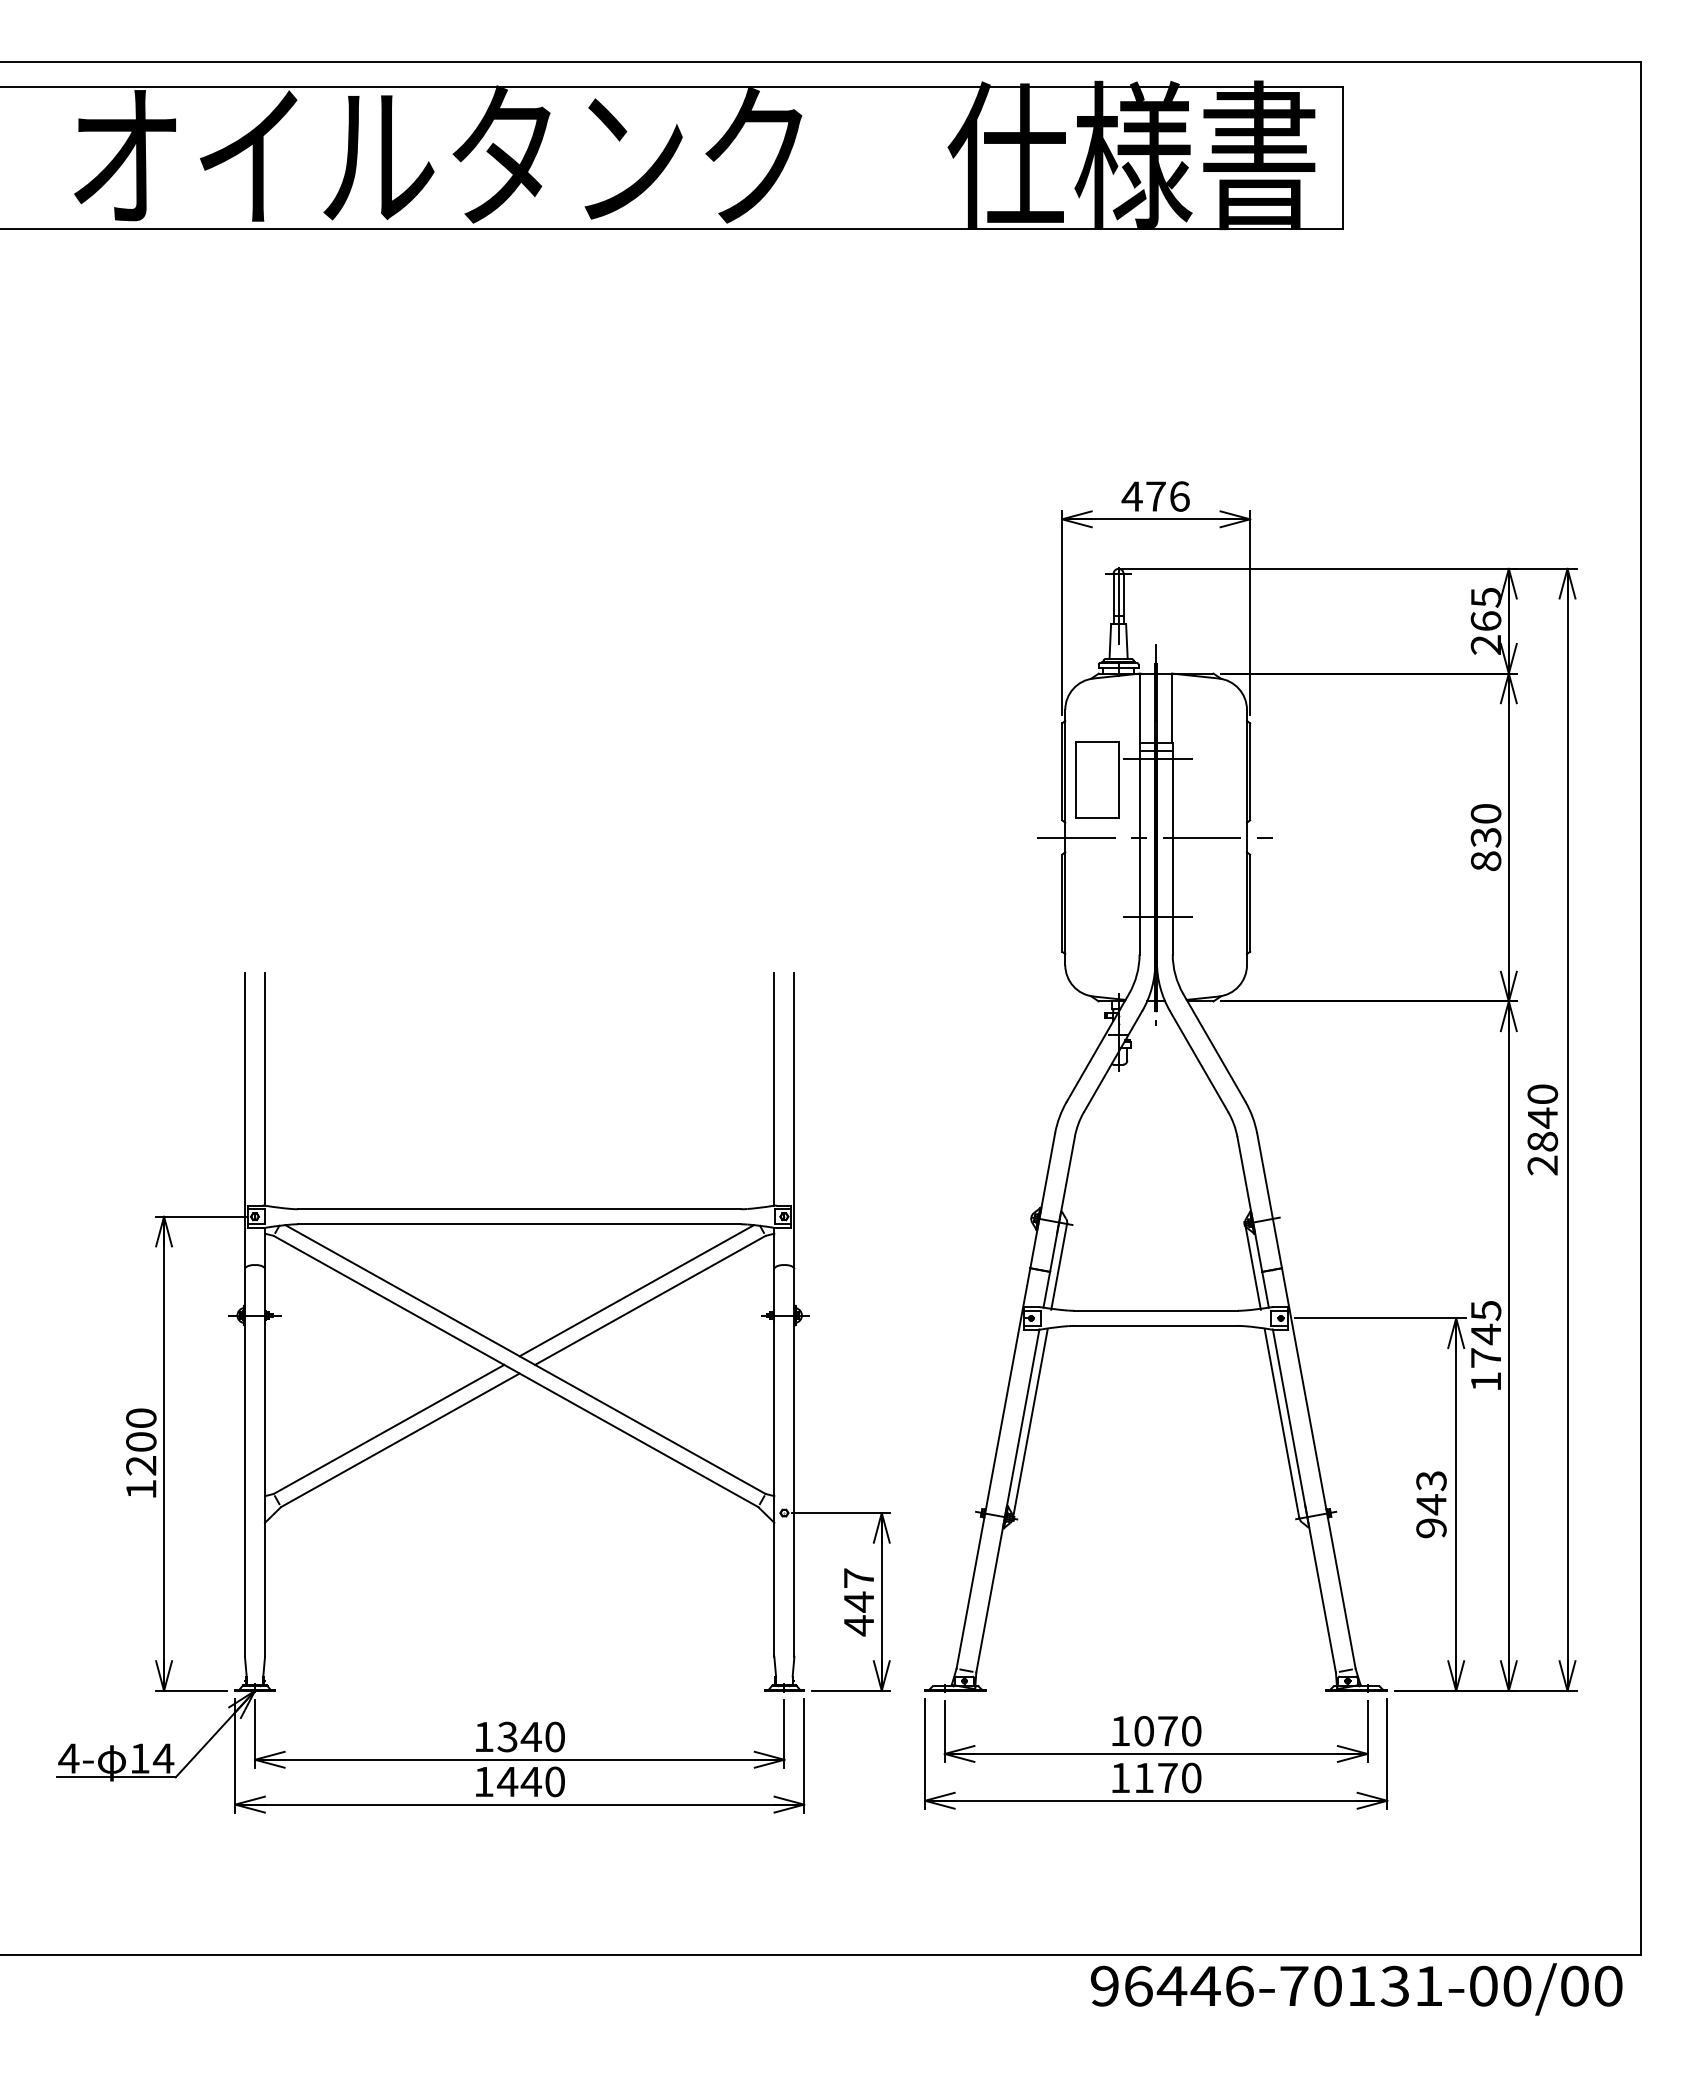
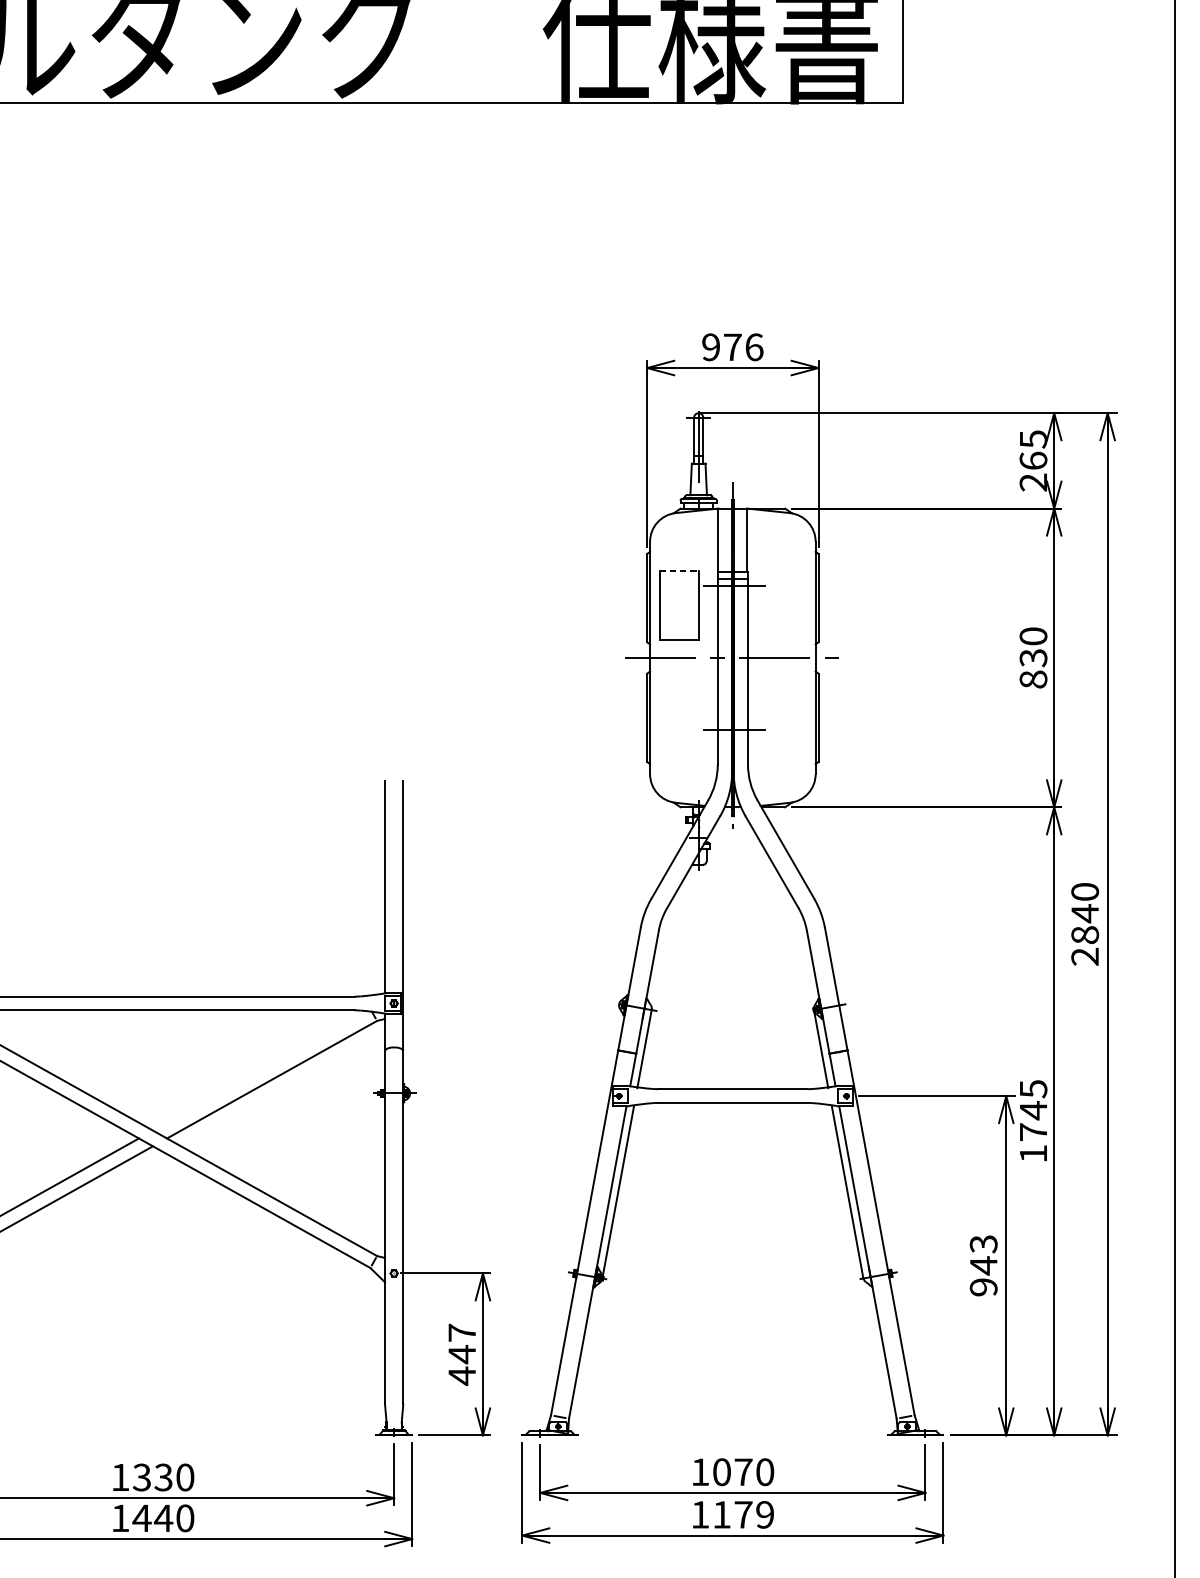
text: (1131, 496) -> (710, 347), 476 -> 976
line: (1098, 741) -> (680, 570), solid -> dashed
line: (636, 1290) -> (259, 1070), removed
text: (531, 1736) -> (163, 1477), 1340 -> 1330
text: (1191, 1777) -> (765, 1514), 1170 -> 1179

